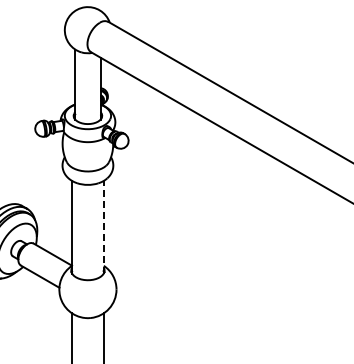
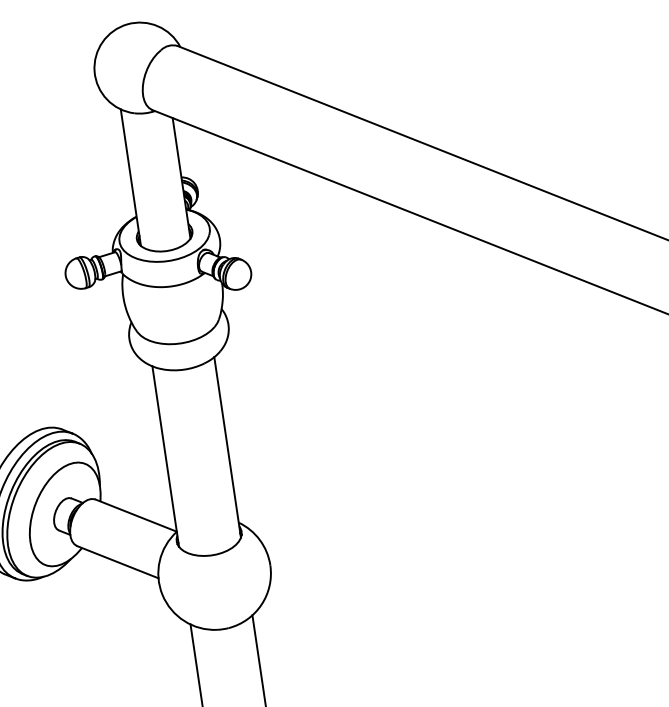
line: (103, 226) -> (226, 446), dashed -> solid

